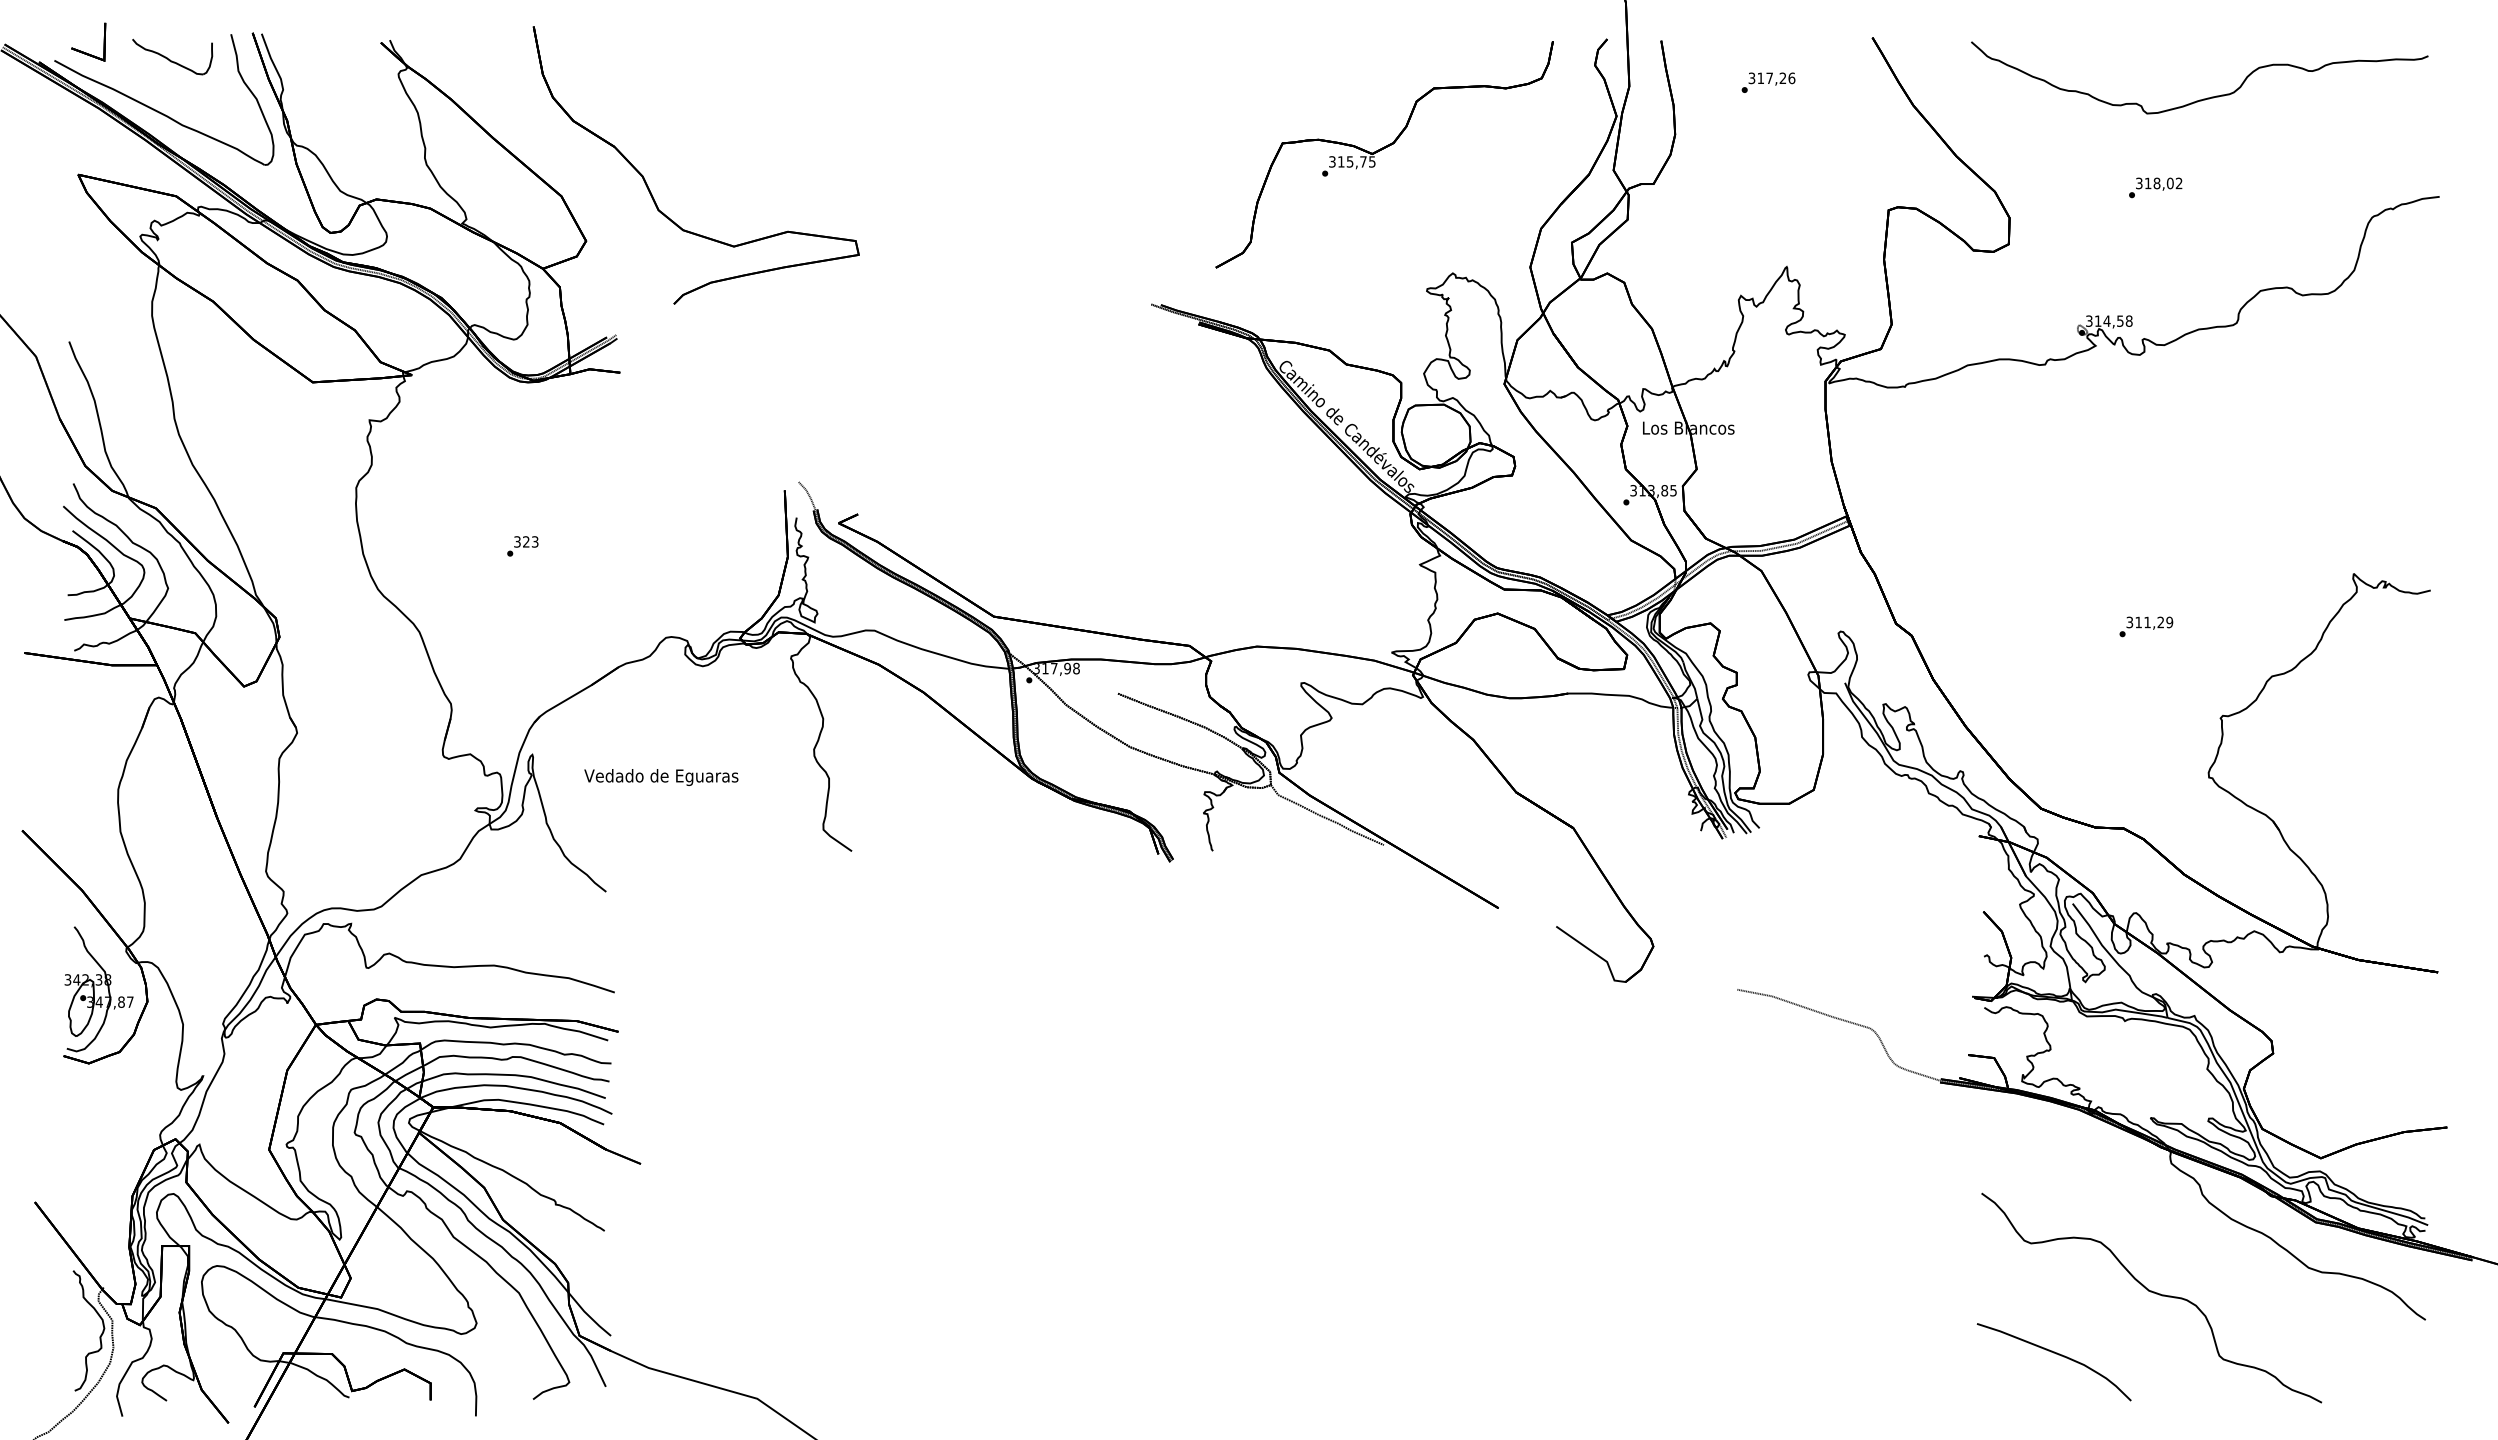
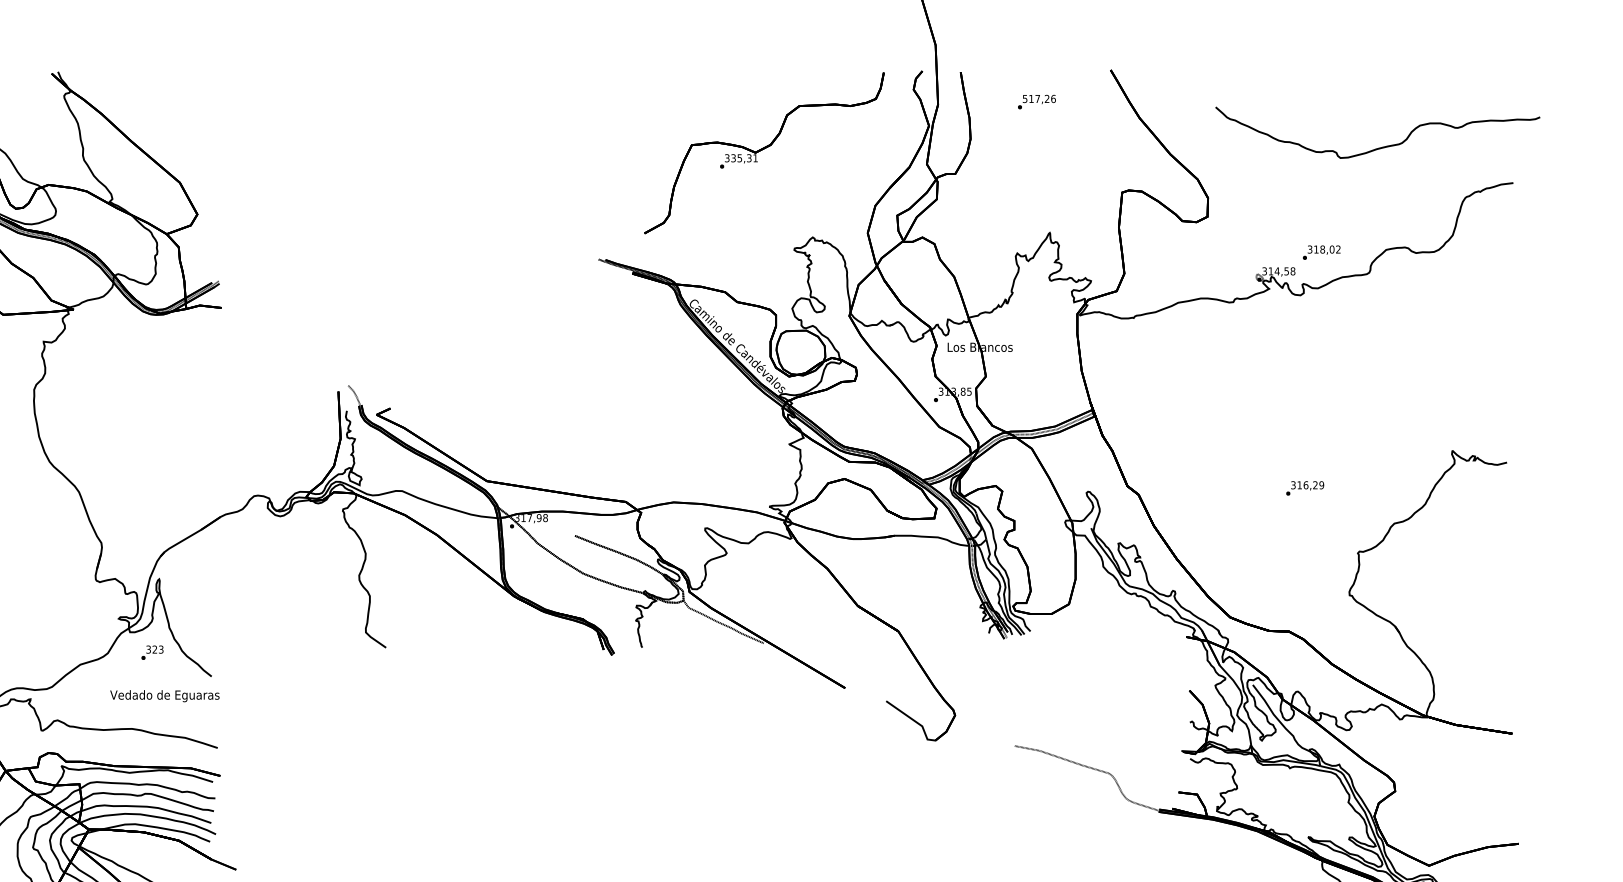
text: (1752, 77) -> (1025, 98), 317,26 -> 517,26
curve: (2203, 98) -> (1380, 147), moved
text: (1356, 161) -> (744, 158), 315,75 -> 335,31
part: (647, 183) -> (240, 173), removed
text: (2155, 187) -> (1321, 252), moved
text: (522, 546) -> (152, 652), moved
text: (2147, 622) -> (1305, 485), 311,29 -> 316,29
text: (661, 777) -> (165, 696), moved

